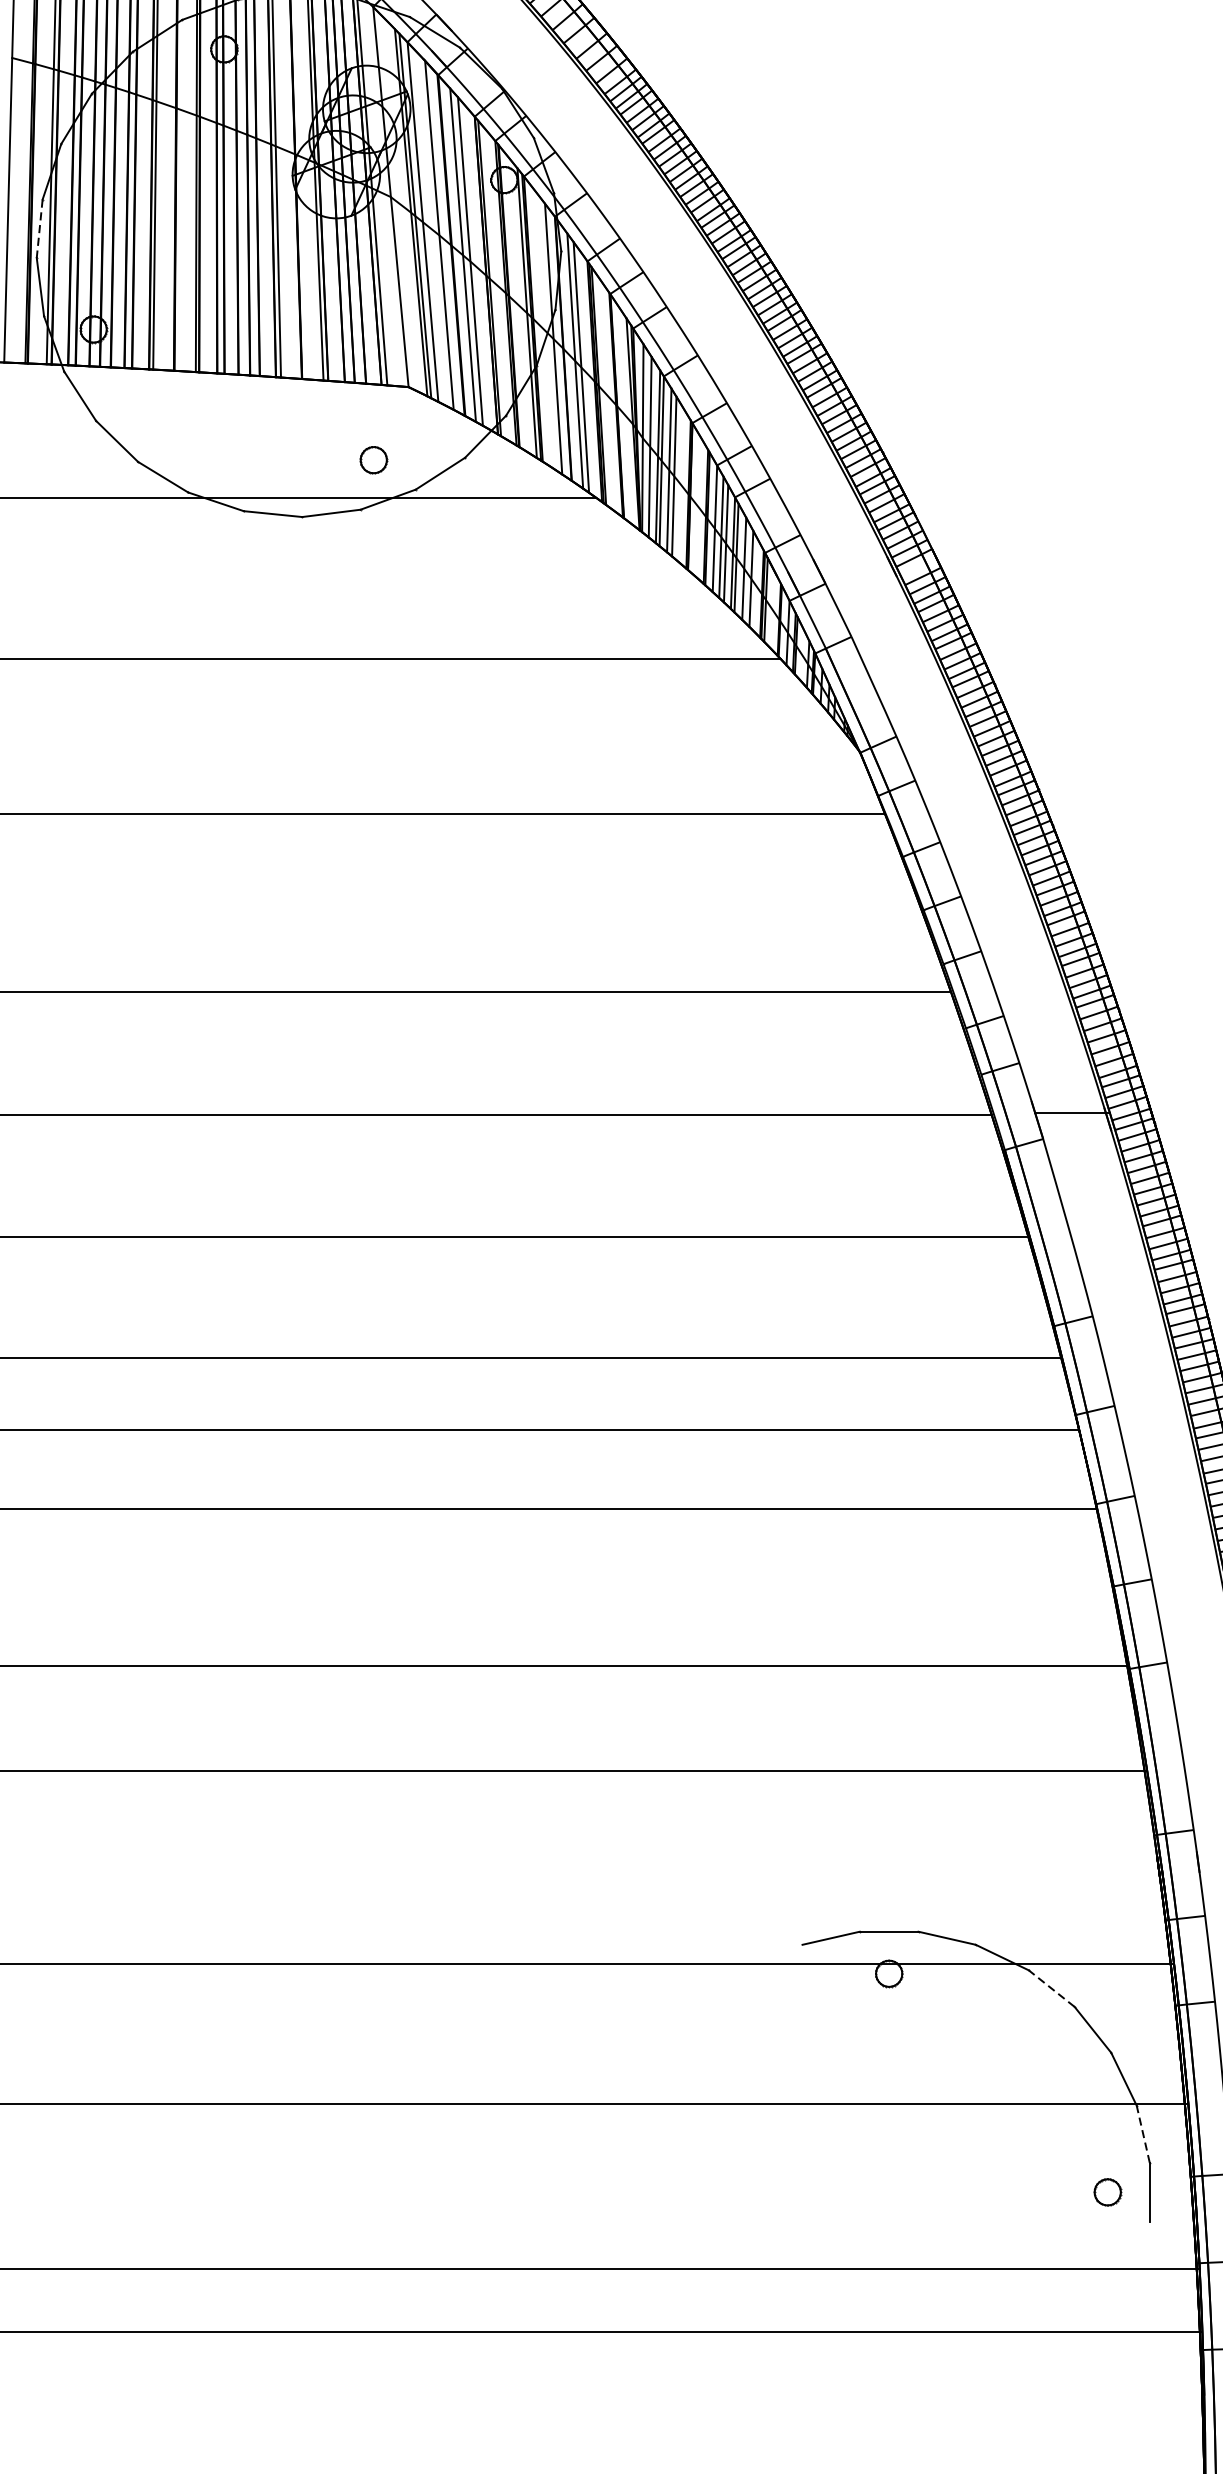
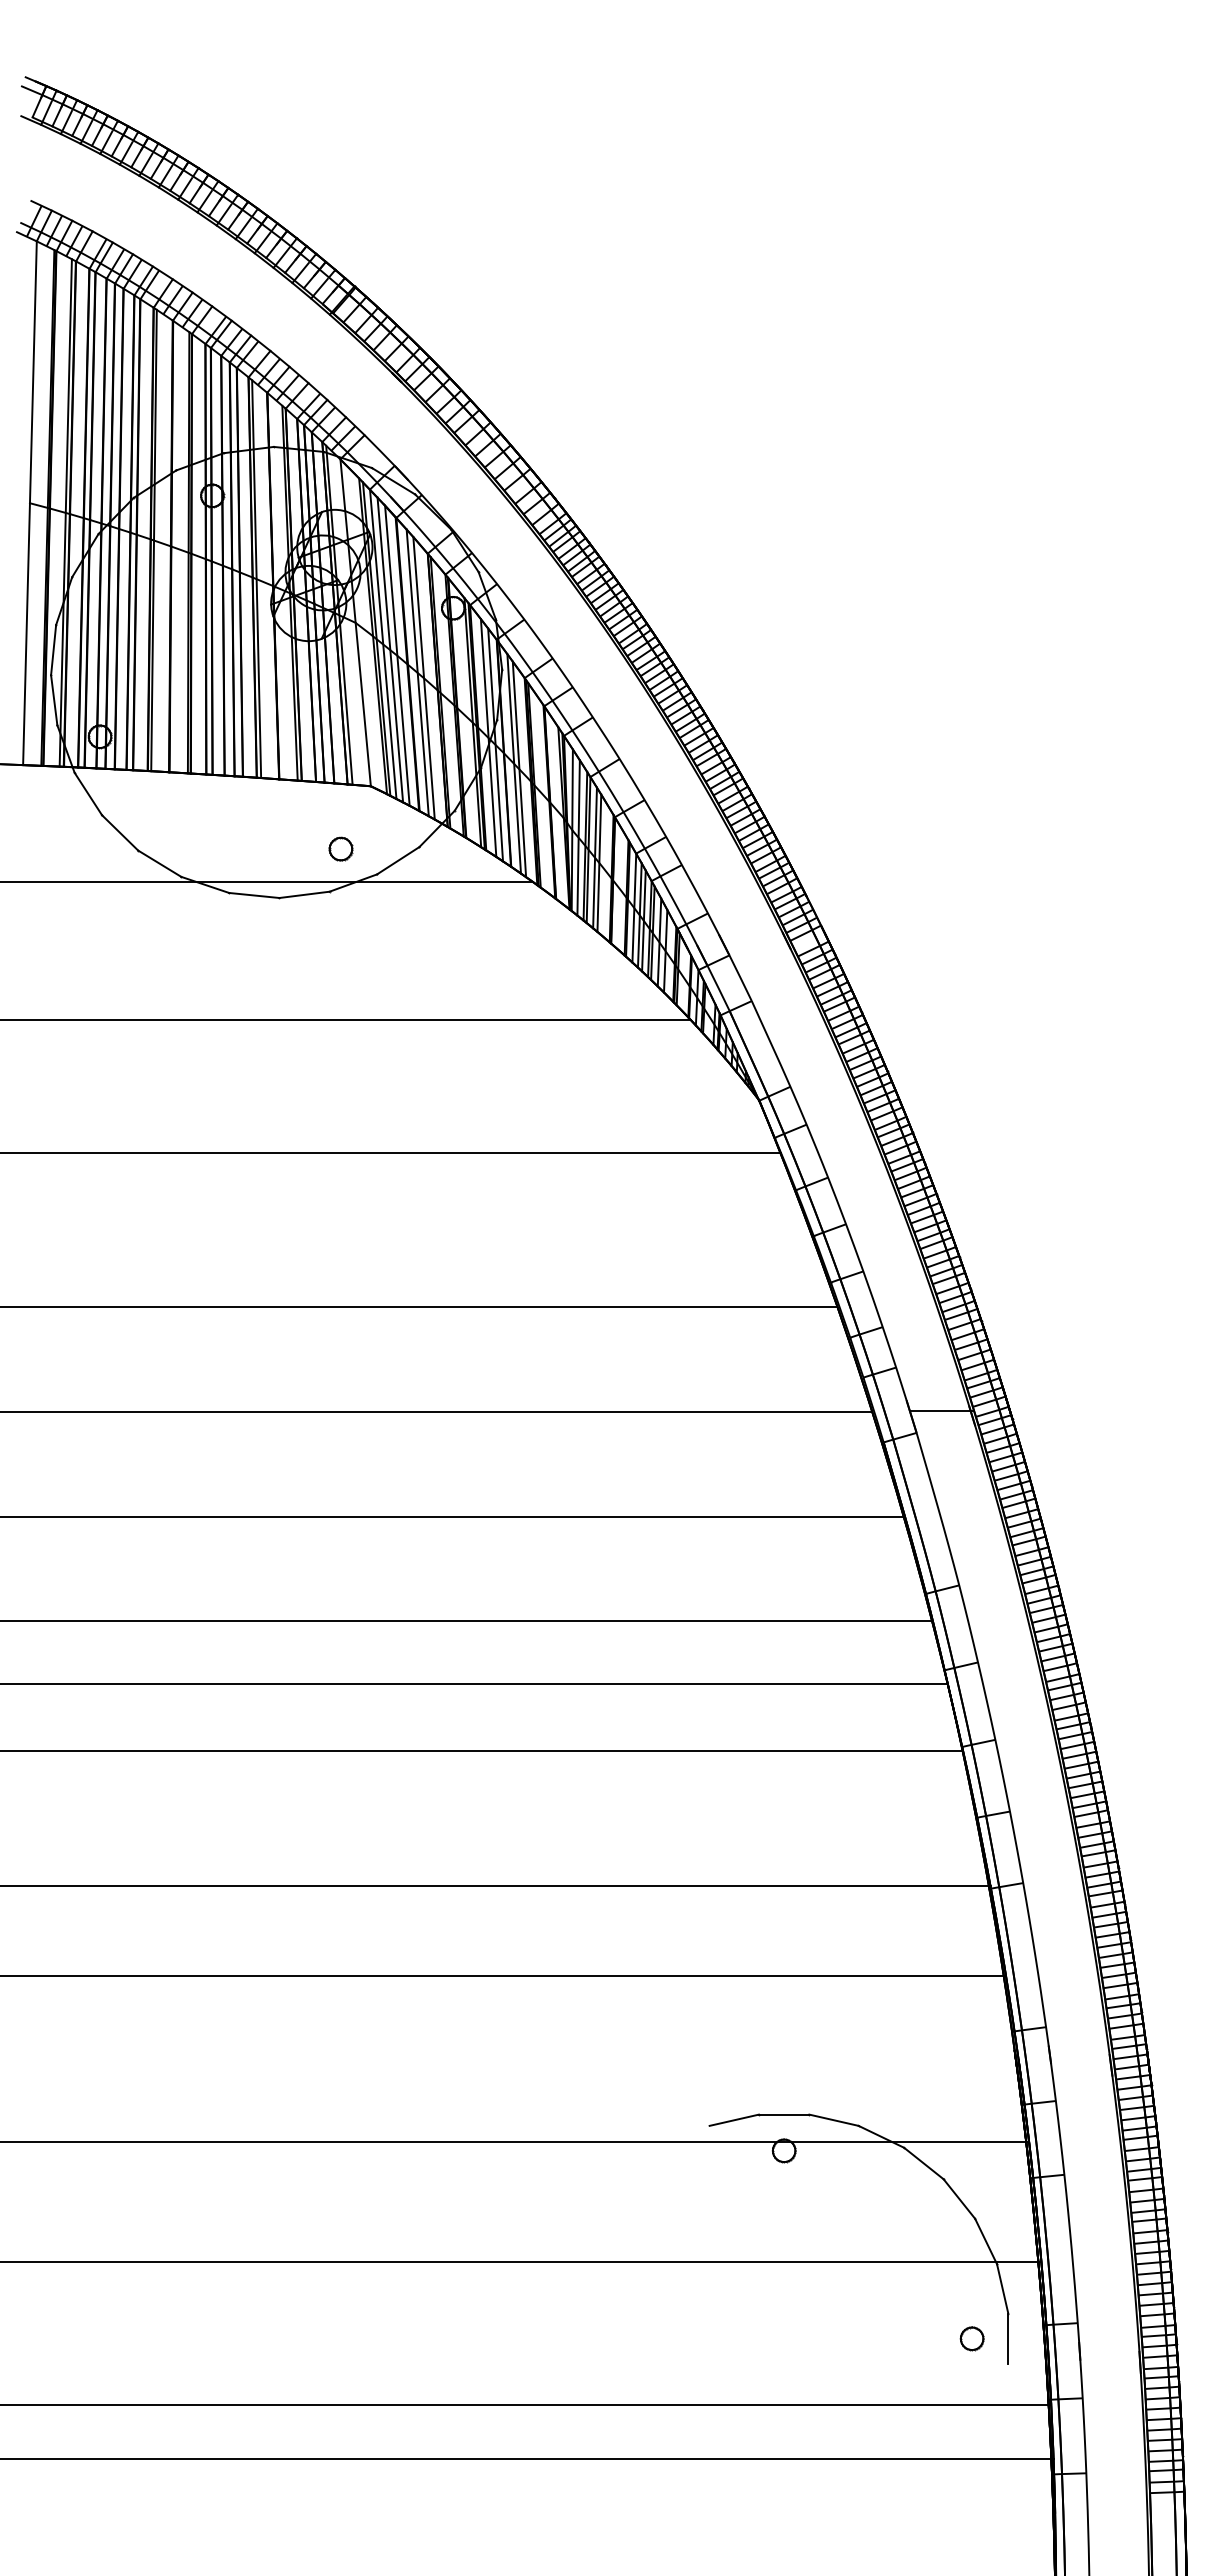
line: (431, 228) -> (390, 649), added
line: (39, 229) -> (53, 650), dashed -> solid
line: (545, 330) -> (488, 737), added
line: (1051, 1988) -> (923, 2163), dashed -> solid
line: (1143, 2133) -> (1002, 2288), dashed -> solid

